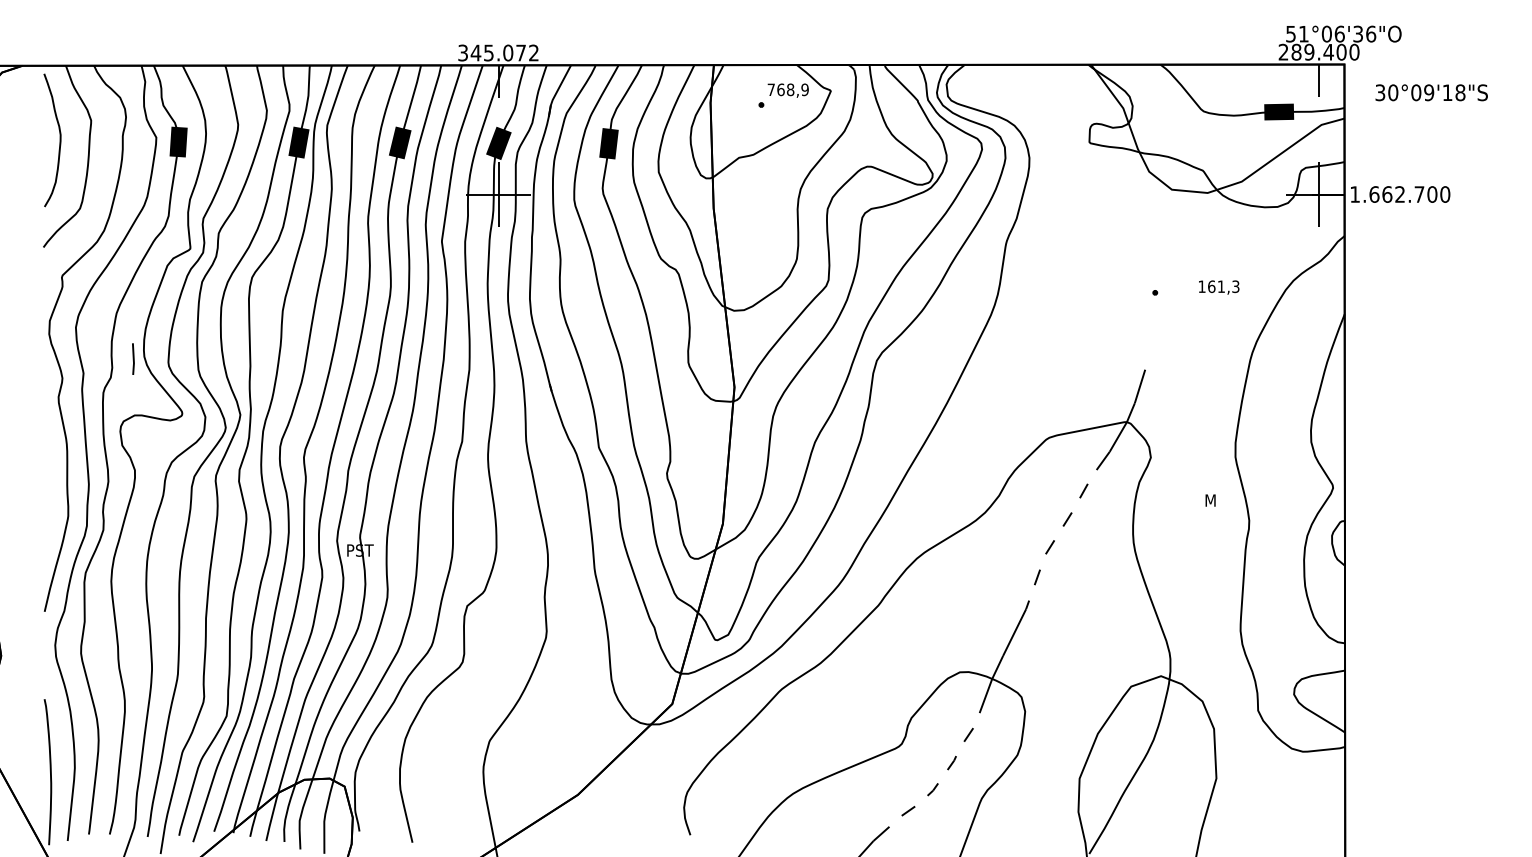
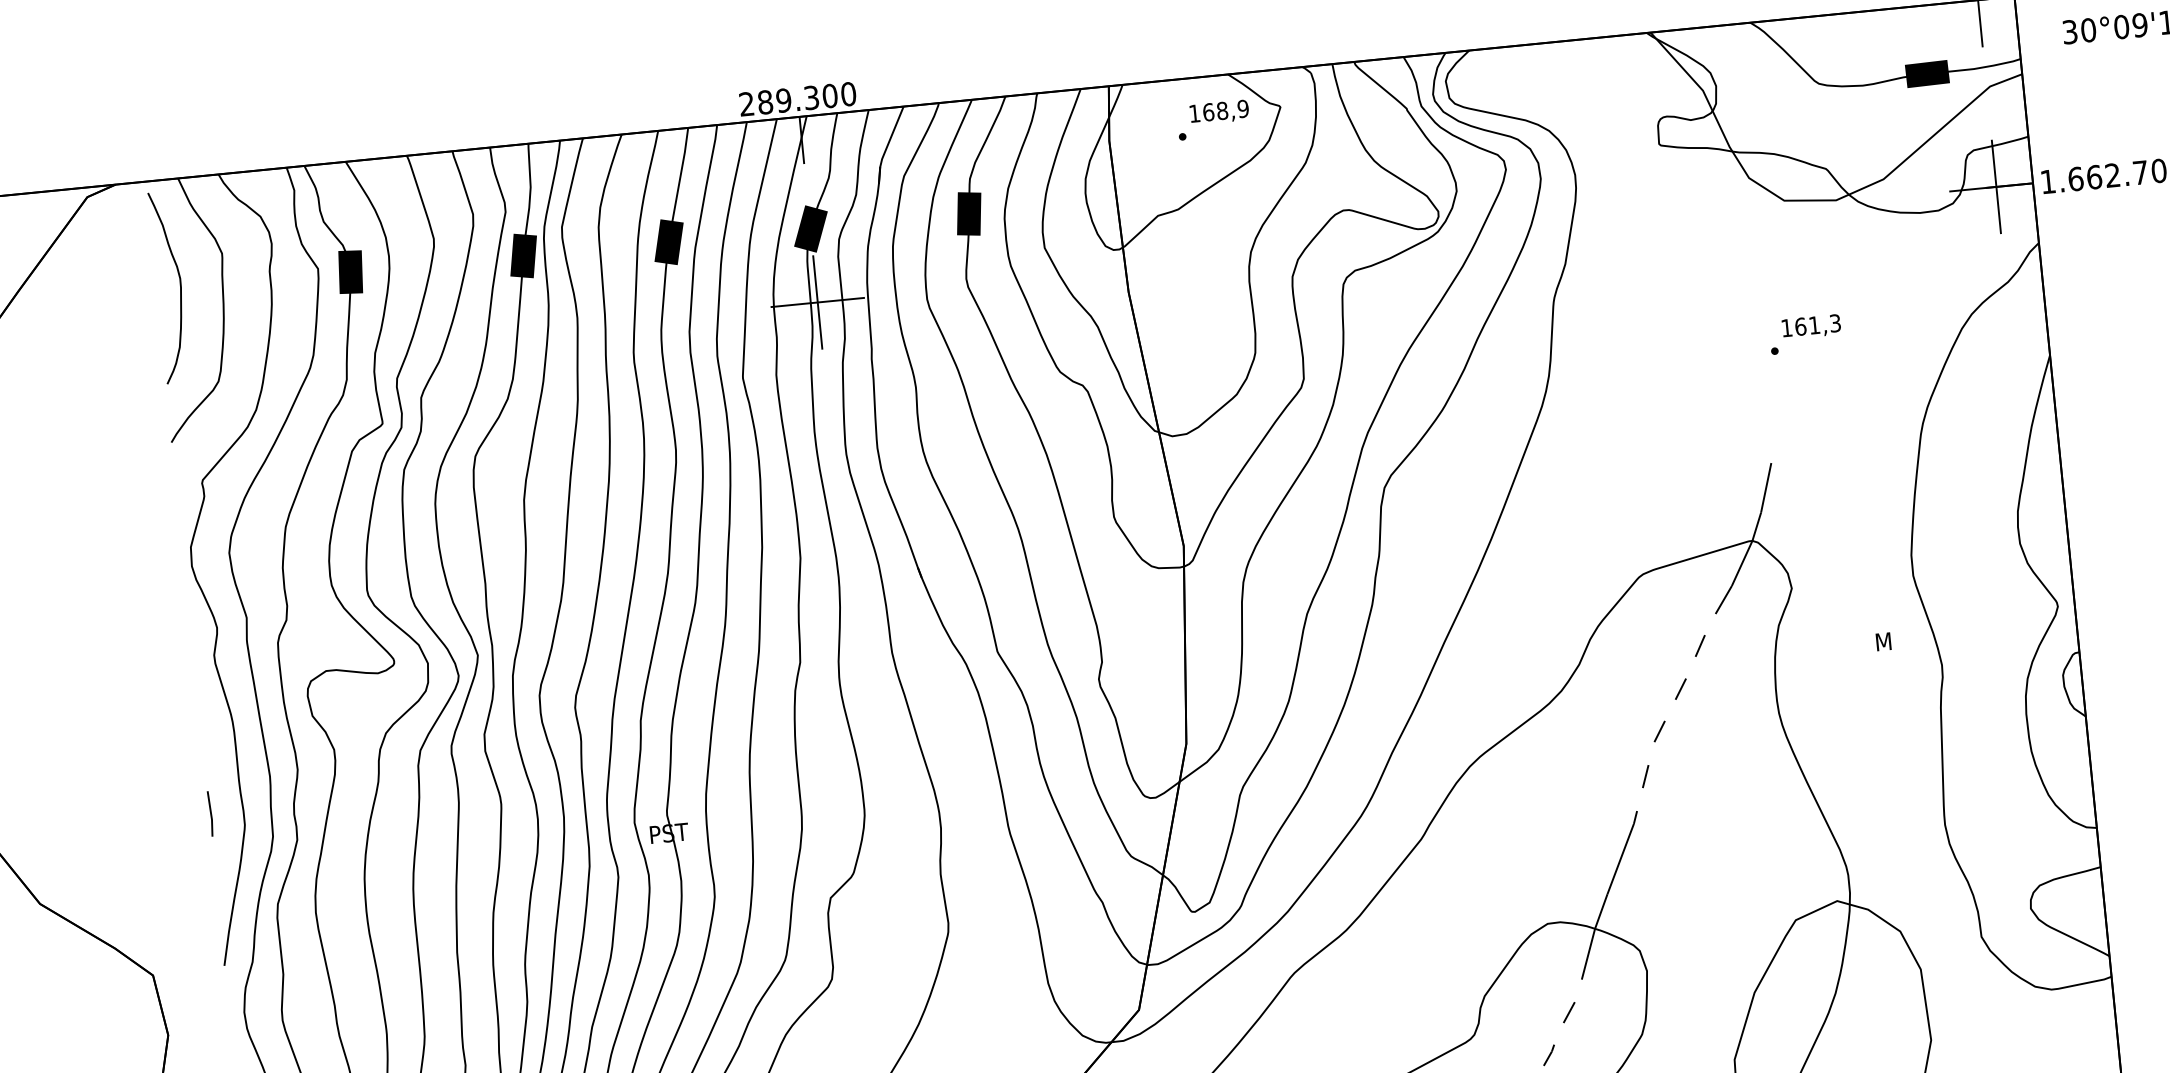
text: (498, 52) -> (797, 98), 345.072 -> 289.300
text: (770, 89) -> (1193, 113), 768,9 -> 168,9
text: (1219, 287) -> (1811, 326), moved
line: (133, 358) -> (210, 812), moved

